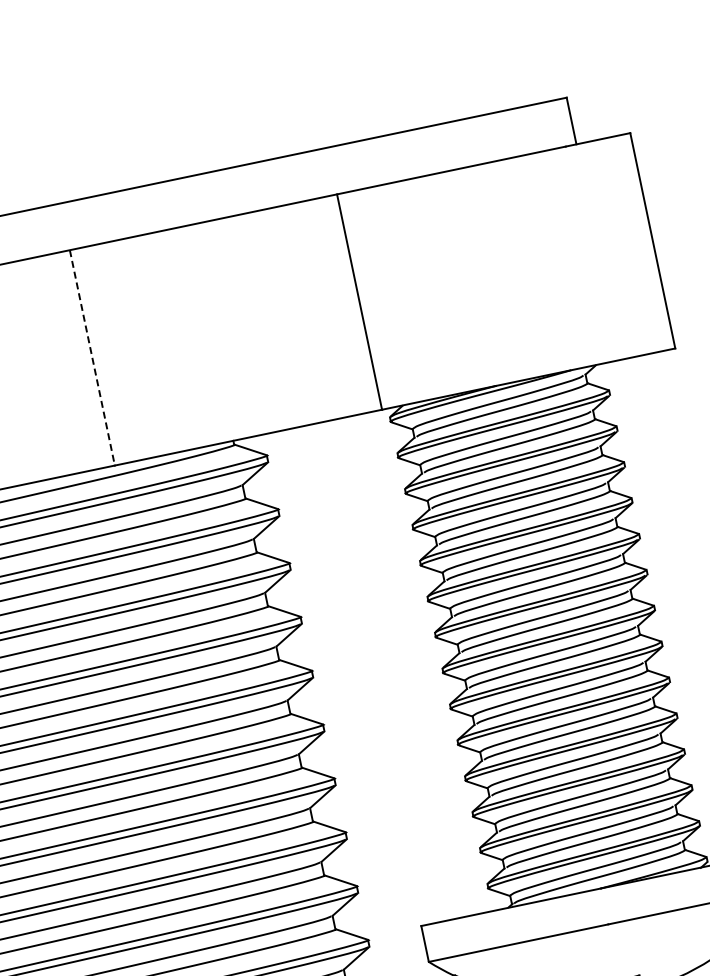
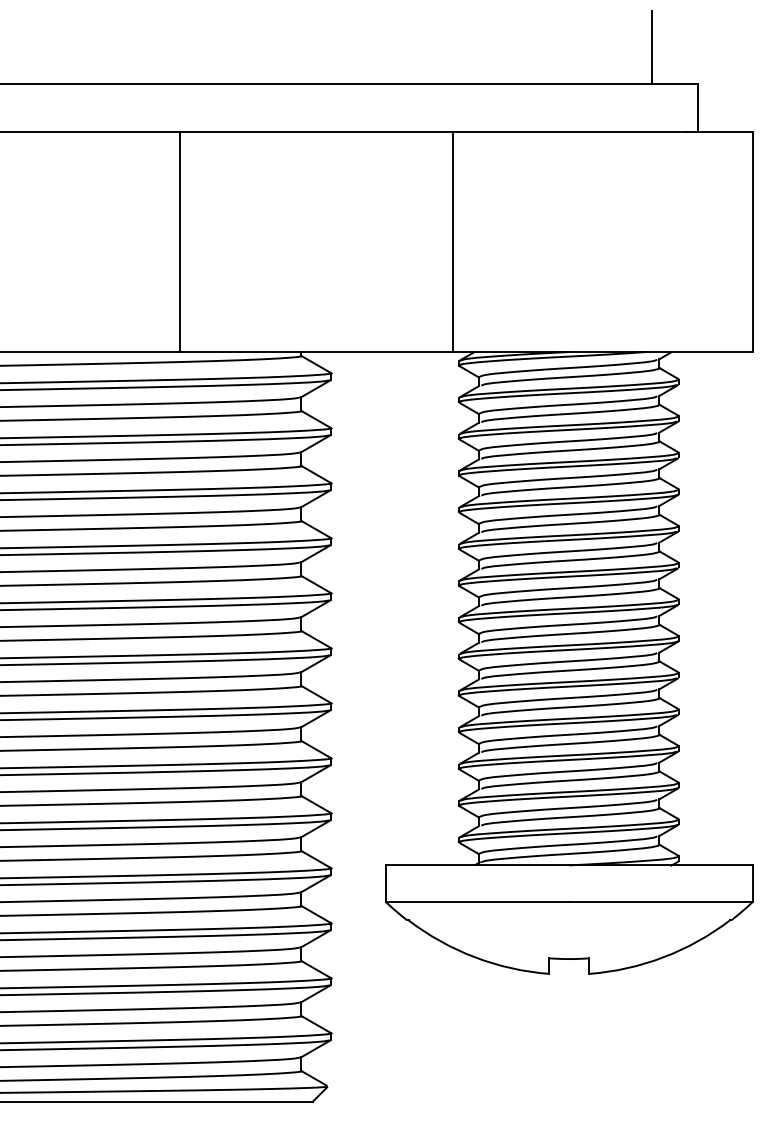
line: (514, 71) -> (651, 47), added
line: (92, 358) -> (180, 242), dashed -> solid

